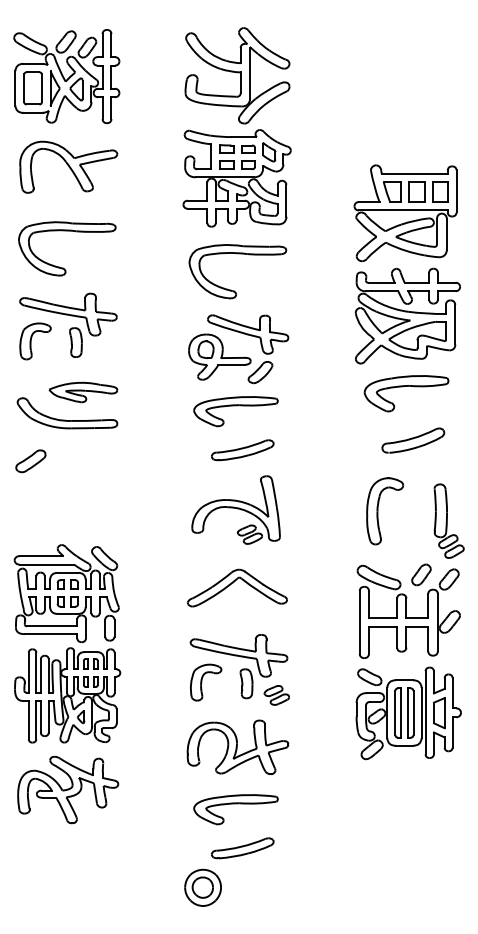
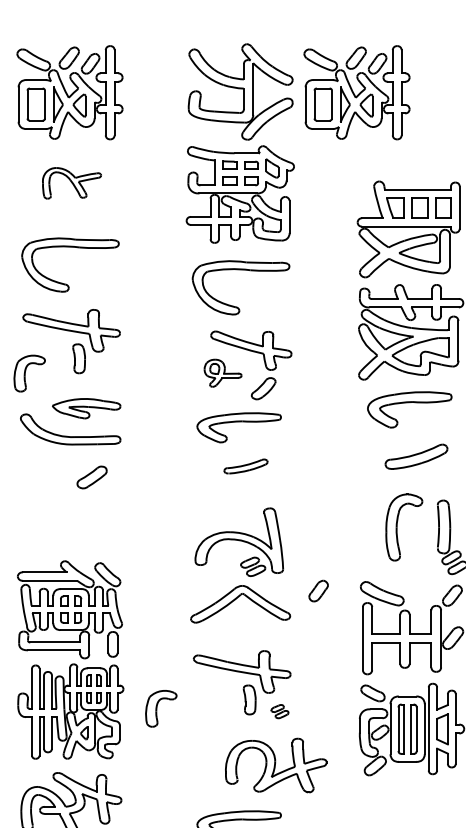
part: (353, 76) -> (356, 92), added
part: (68, 166) -> (71, 182), size x0.6
part: (35, 341) -> (29, 373), moved
part: (219, 356) -> (222, 372), size x0.6
part: (242, 450) -> (245, 466), size x0.7
part: (30, 461) -> (91, 477), moved
part: (235, 509) -> (238, 541), moved
part: (378, 511) -> (397, 527), moved
part: (421, 574) -> (318, 590), moved
part: (206, 682) -> (161, 708), moved
part: (276, 695) -> (279, 711), size x0.7
part: (237, 747) -> (275, 765), moved

